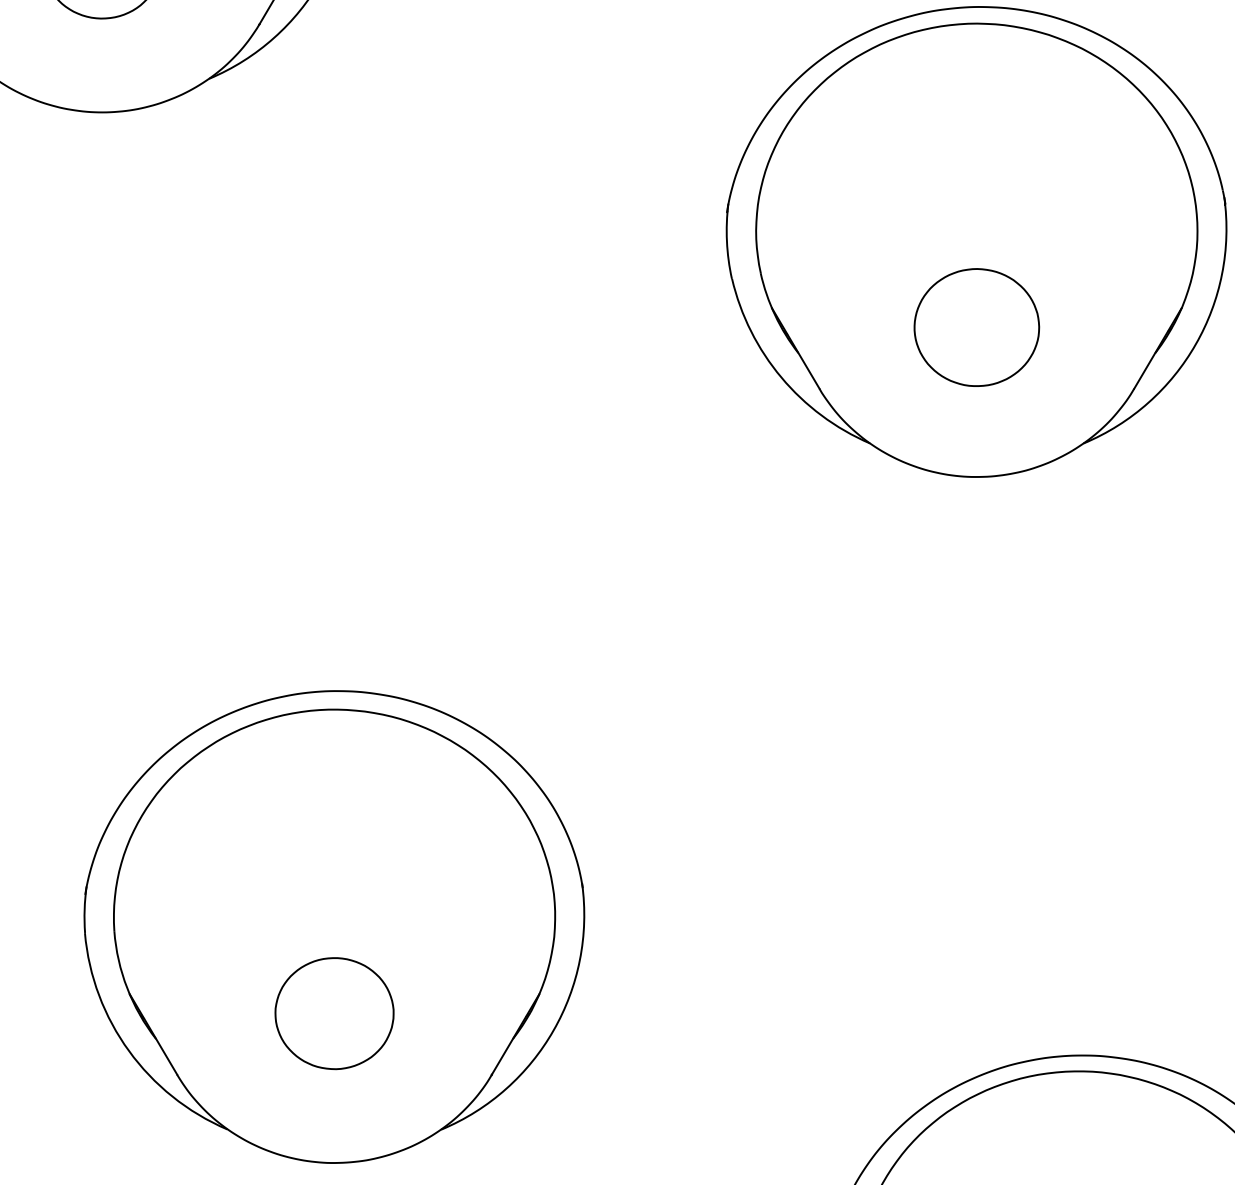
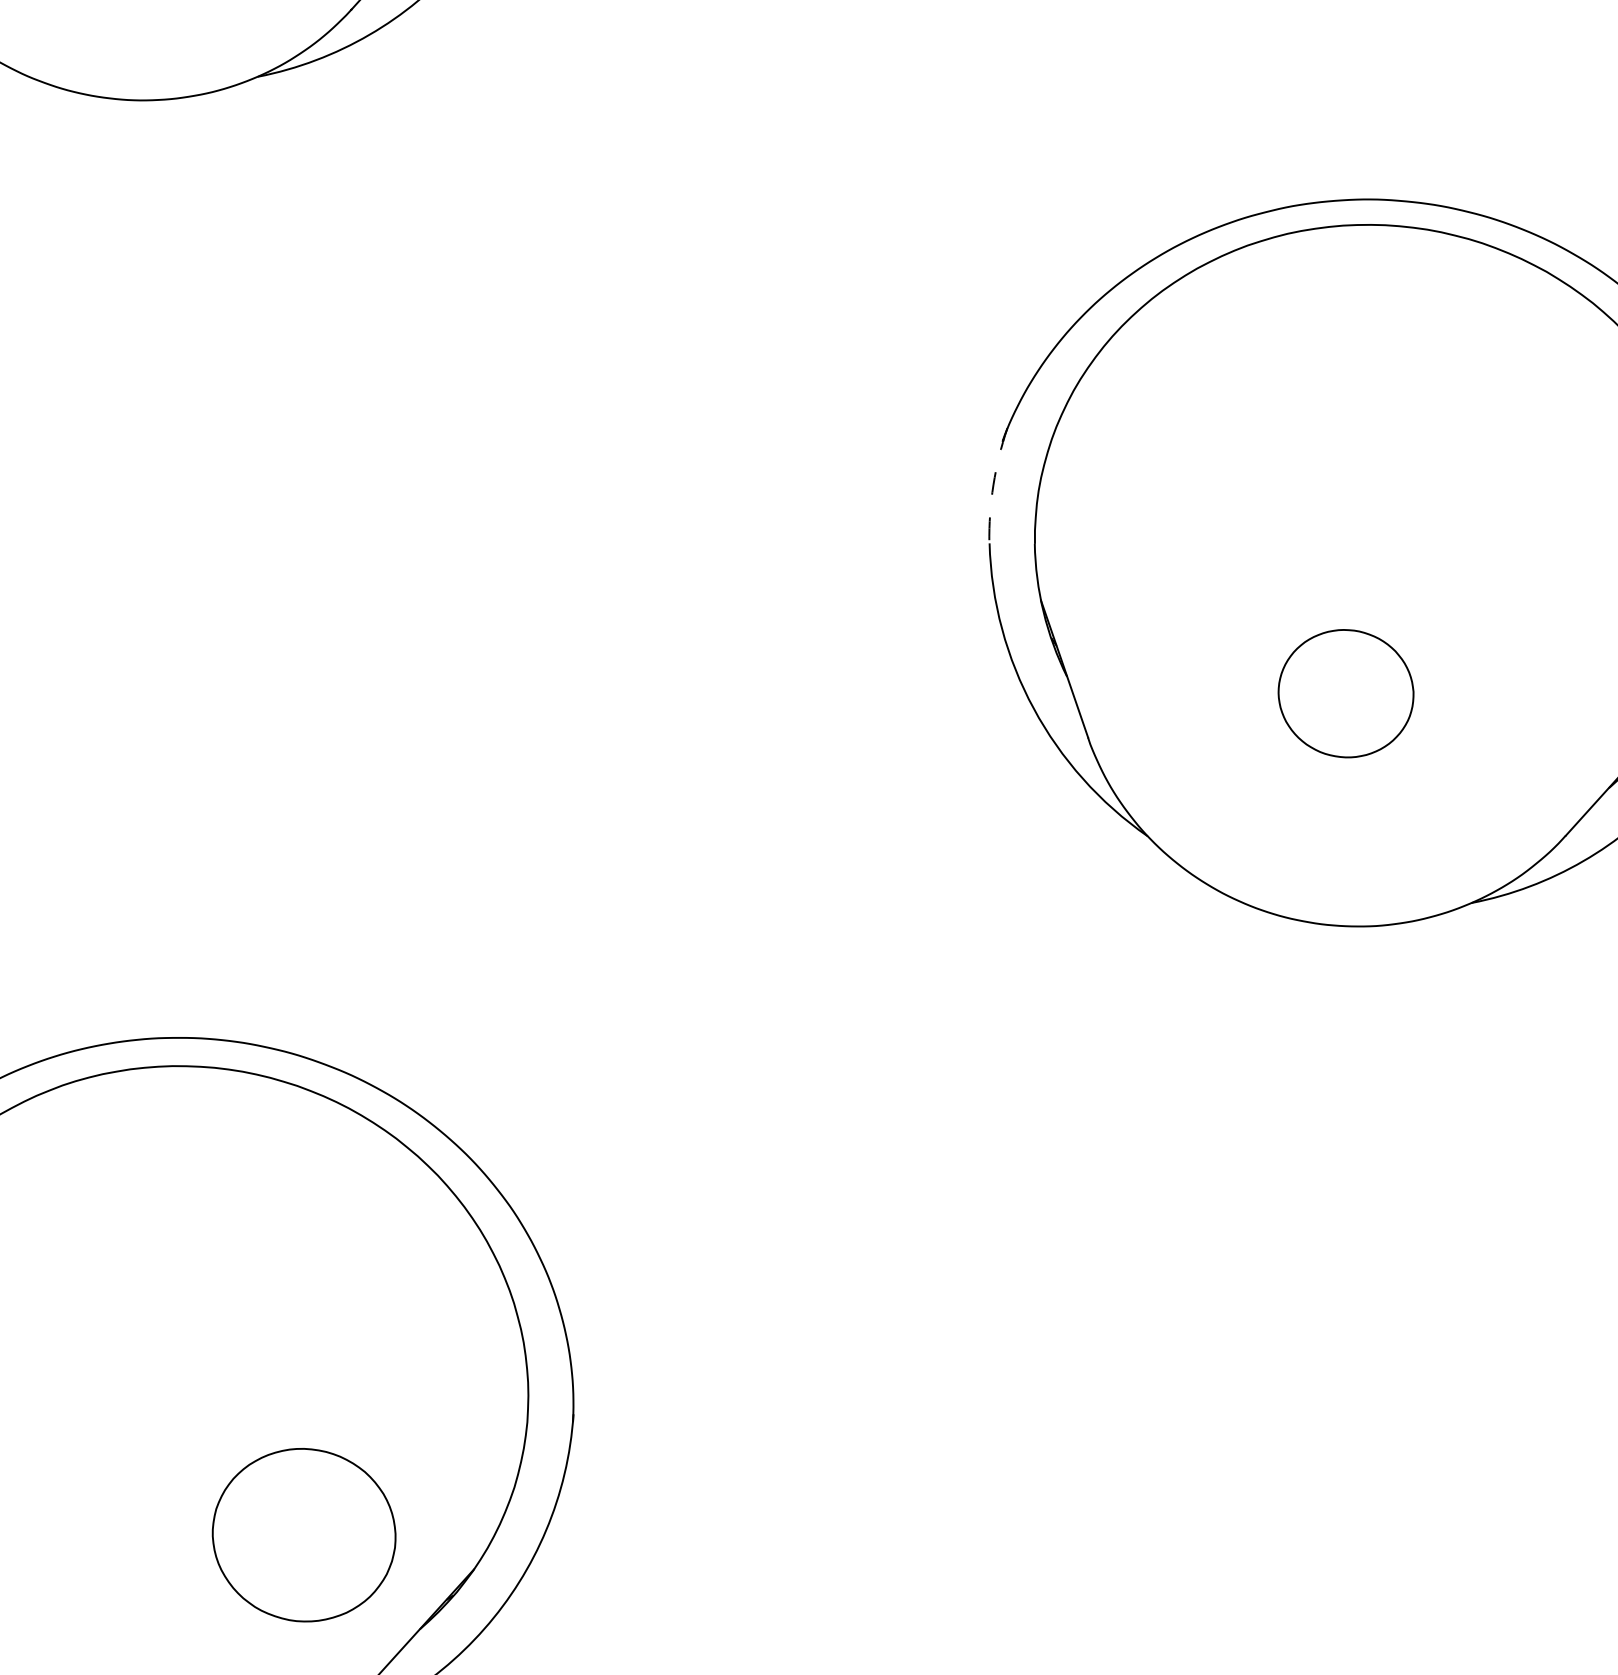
arc: (726, 241) -> (992, 484), solid -> dashed
part: (976, 327) -> (1345, 693), size x0.7
part: (334, 1013) -> (304, 1535), moved

